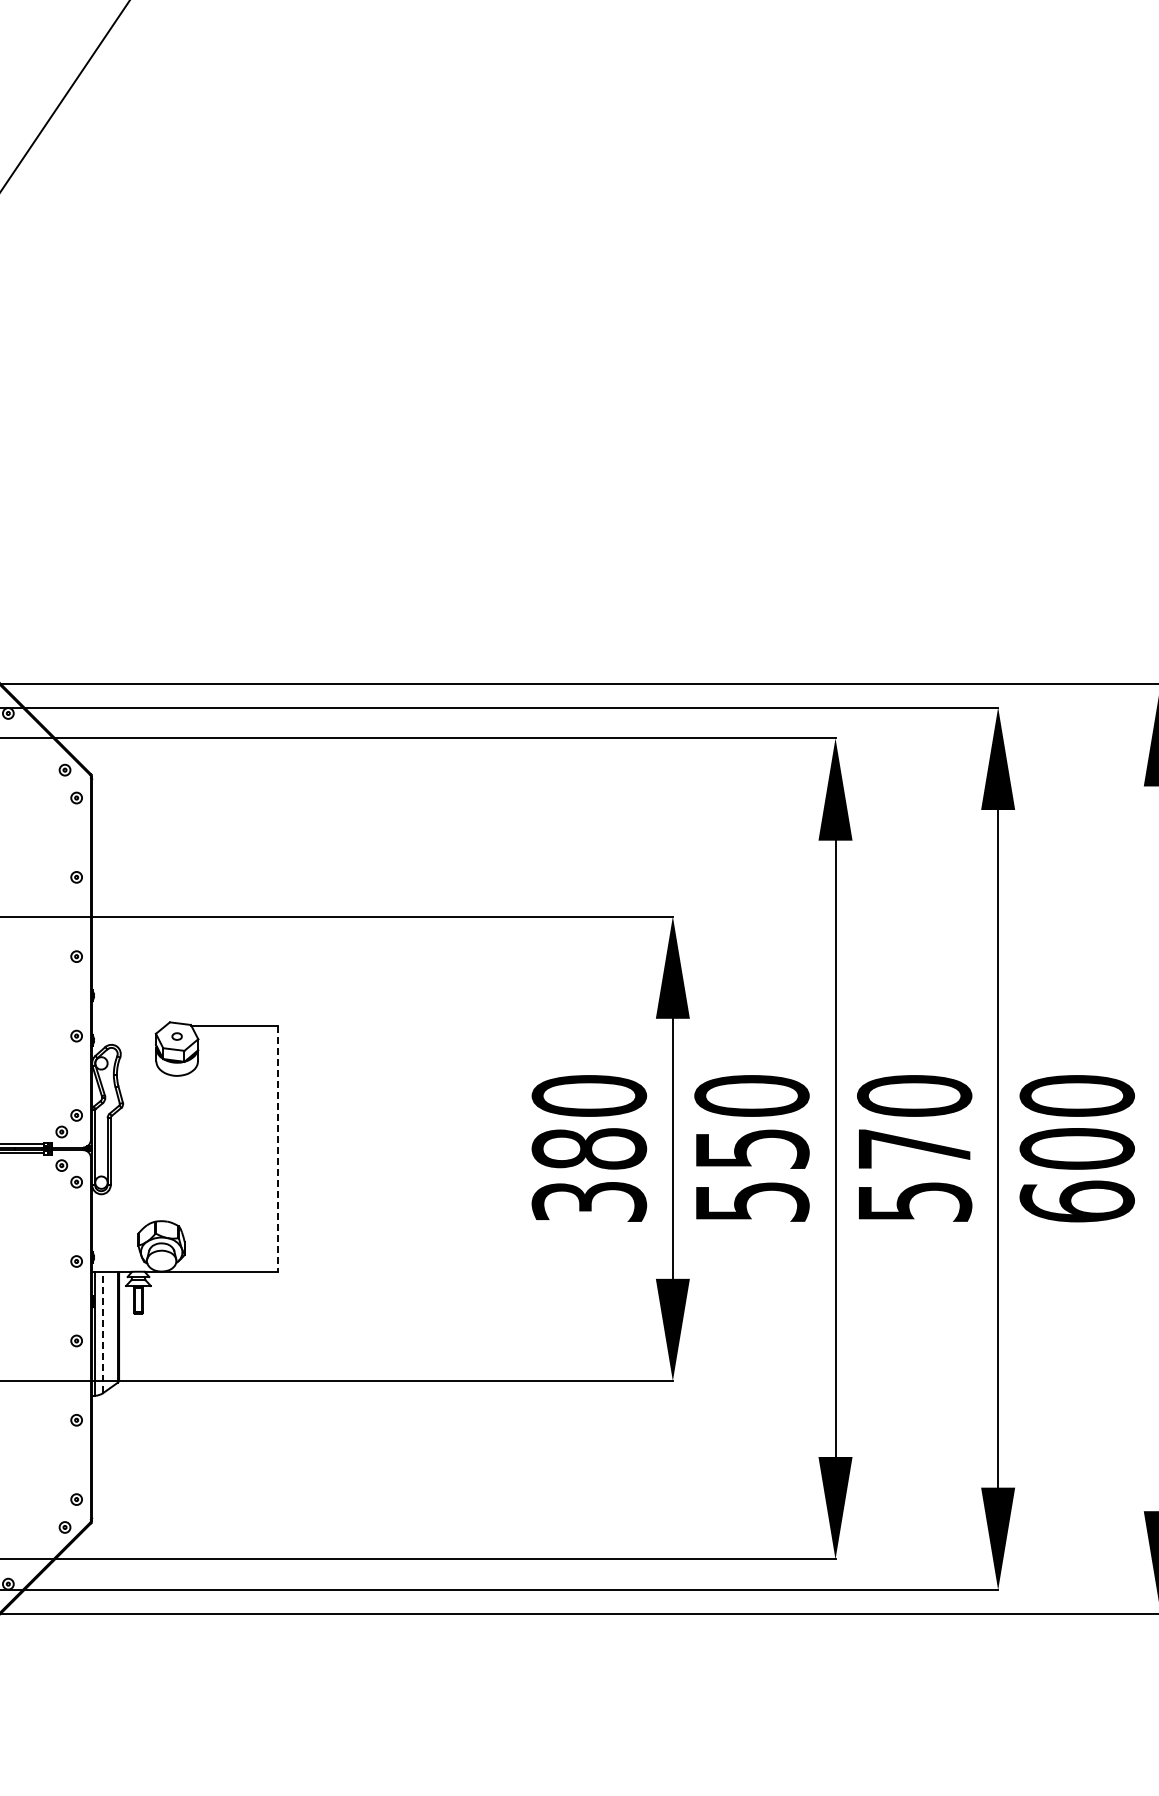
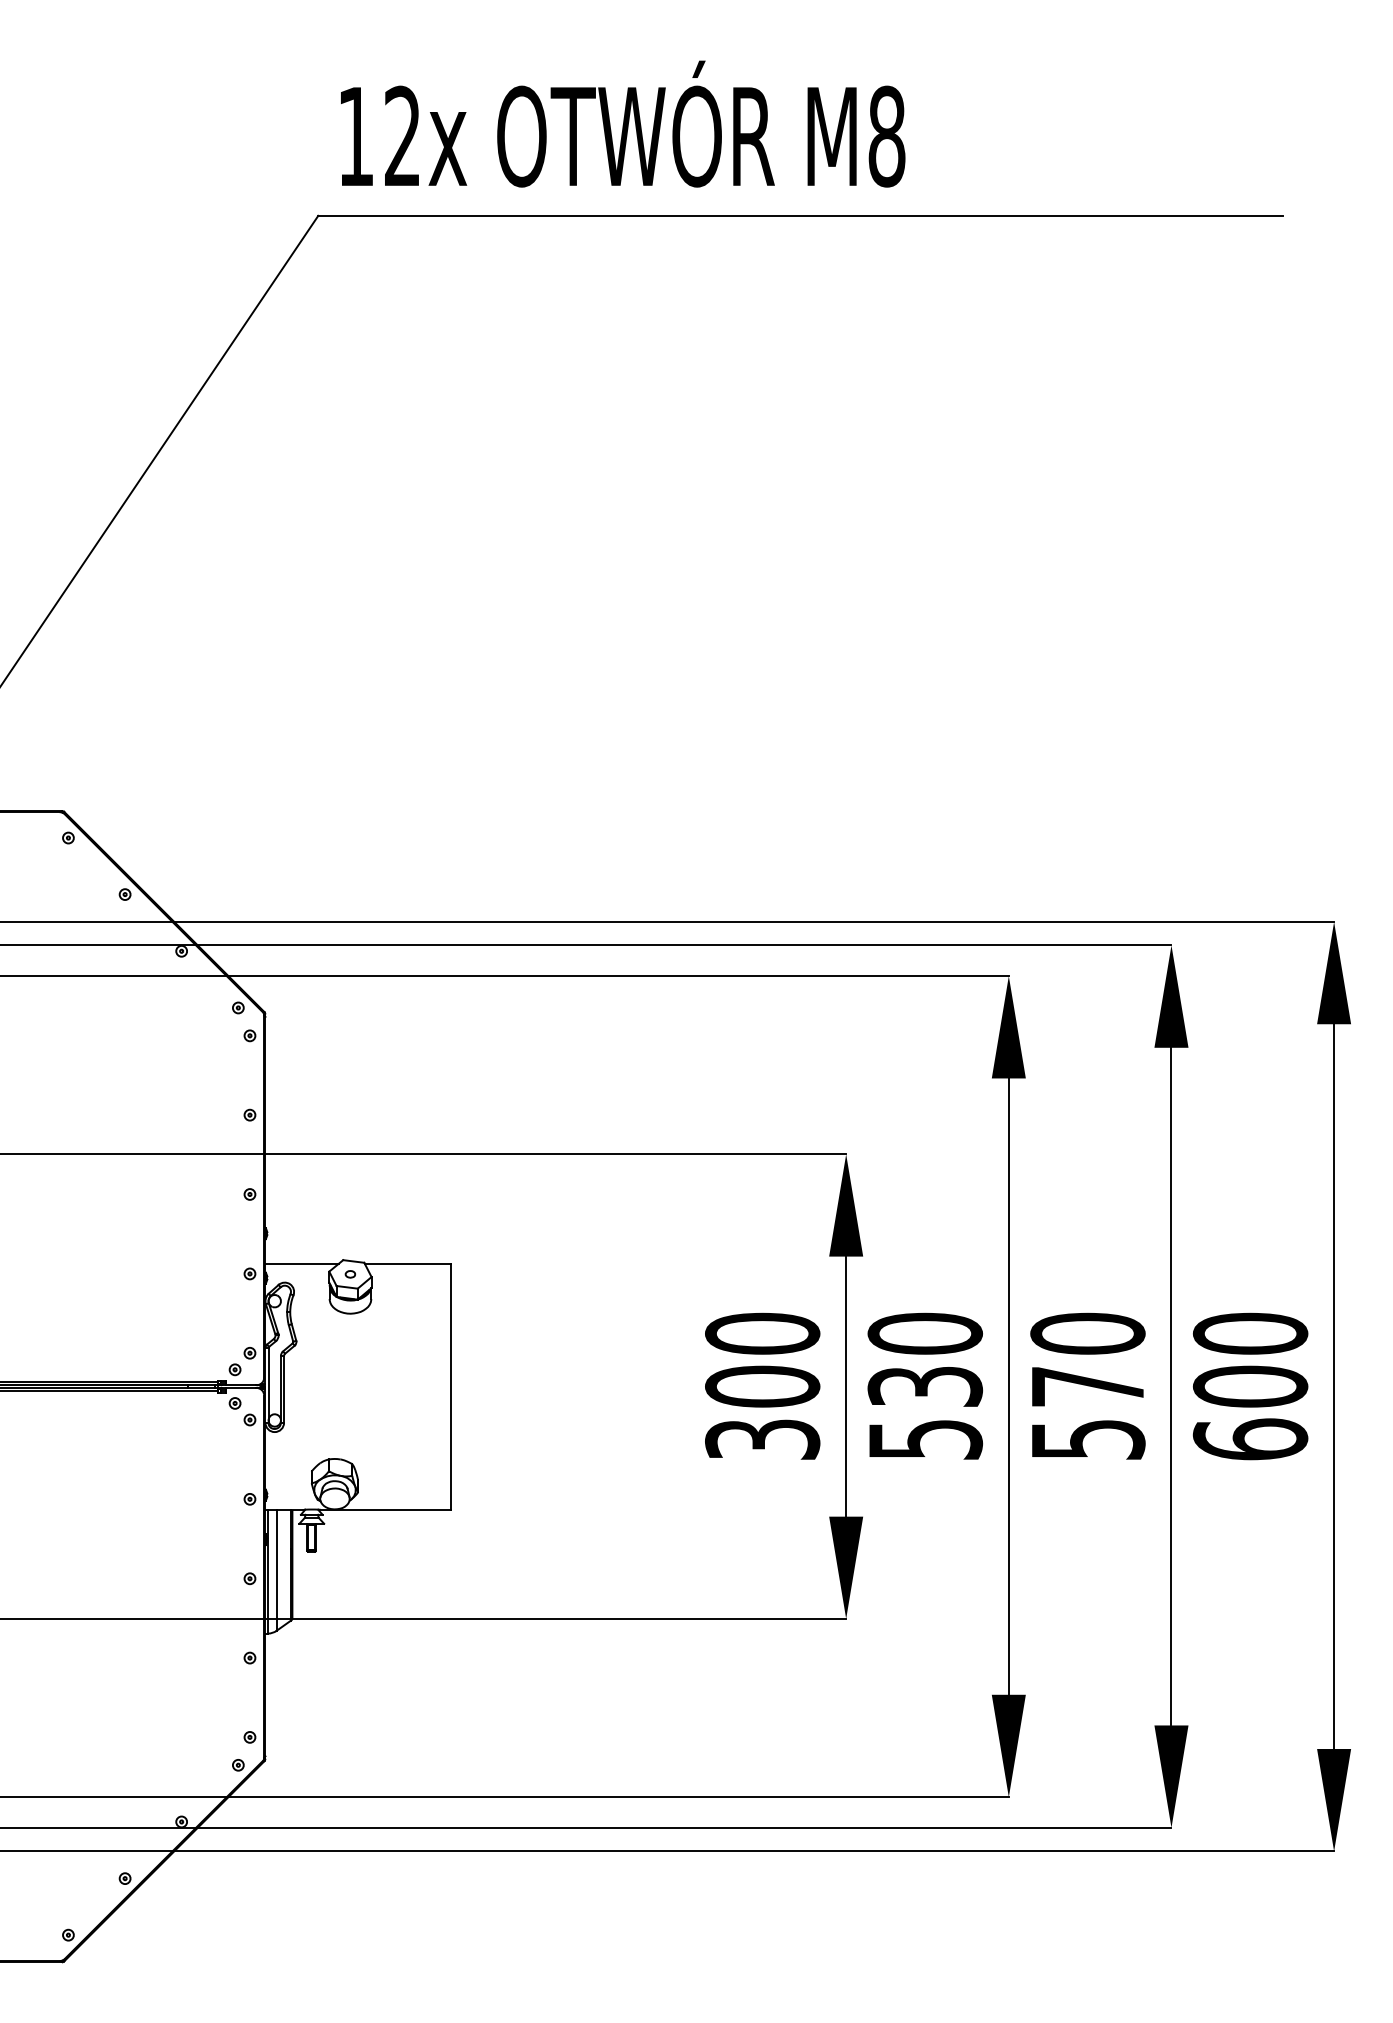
line: (129, 1025) -> (302, 1263), added
text: (589, 1148) -> (762, 1386), 380 -> 300
text: (751, 1148) -> (924, 1386), 550 -> 530
line: (278, 1149) -> (451, 1387), dashed -> solid
line: (103, 1331) -> (276, 1569), dashed -> solid

